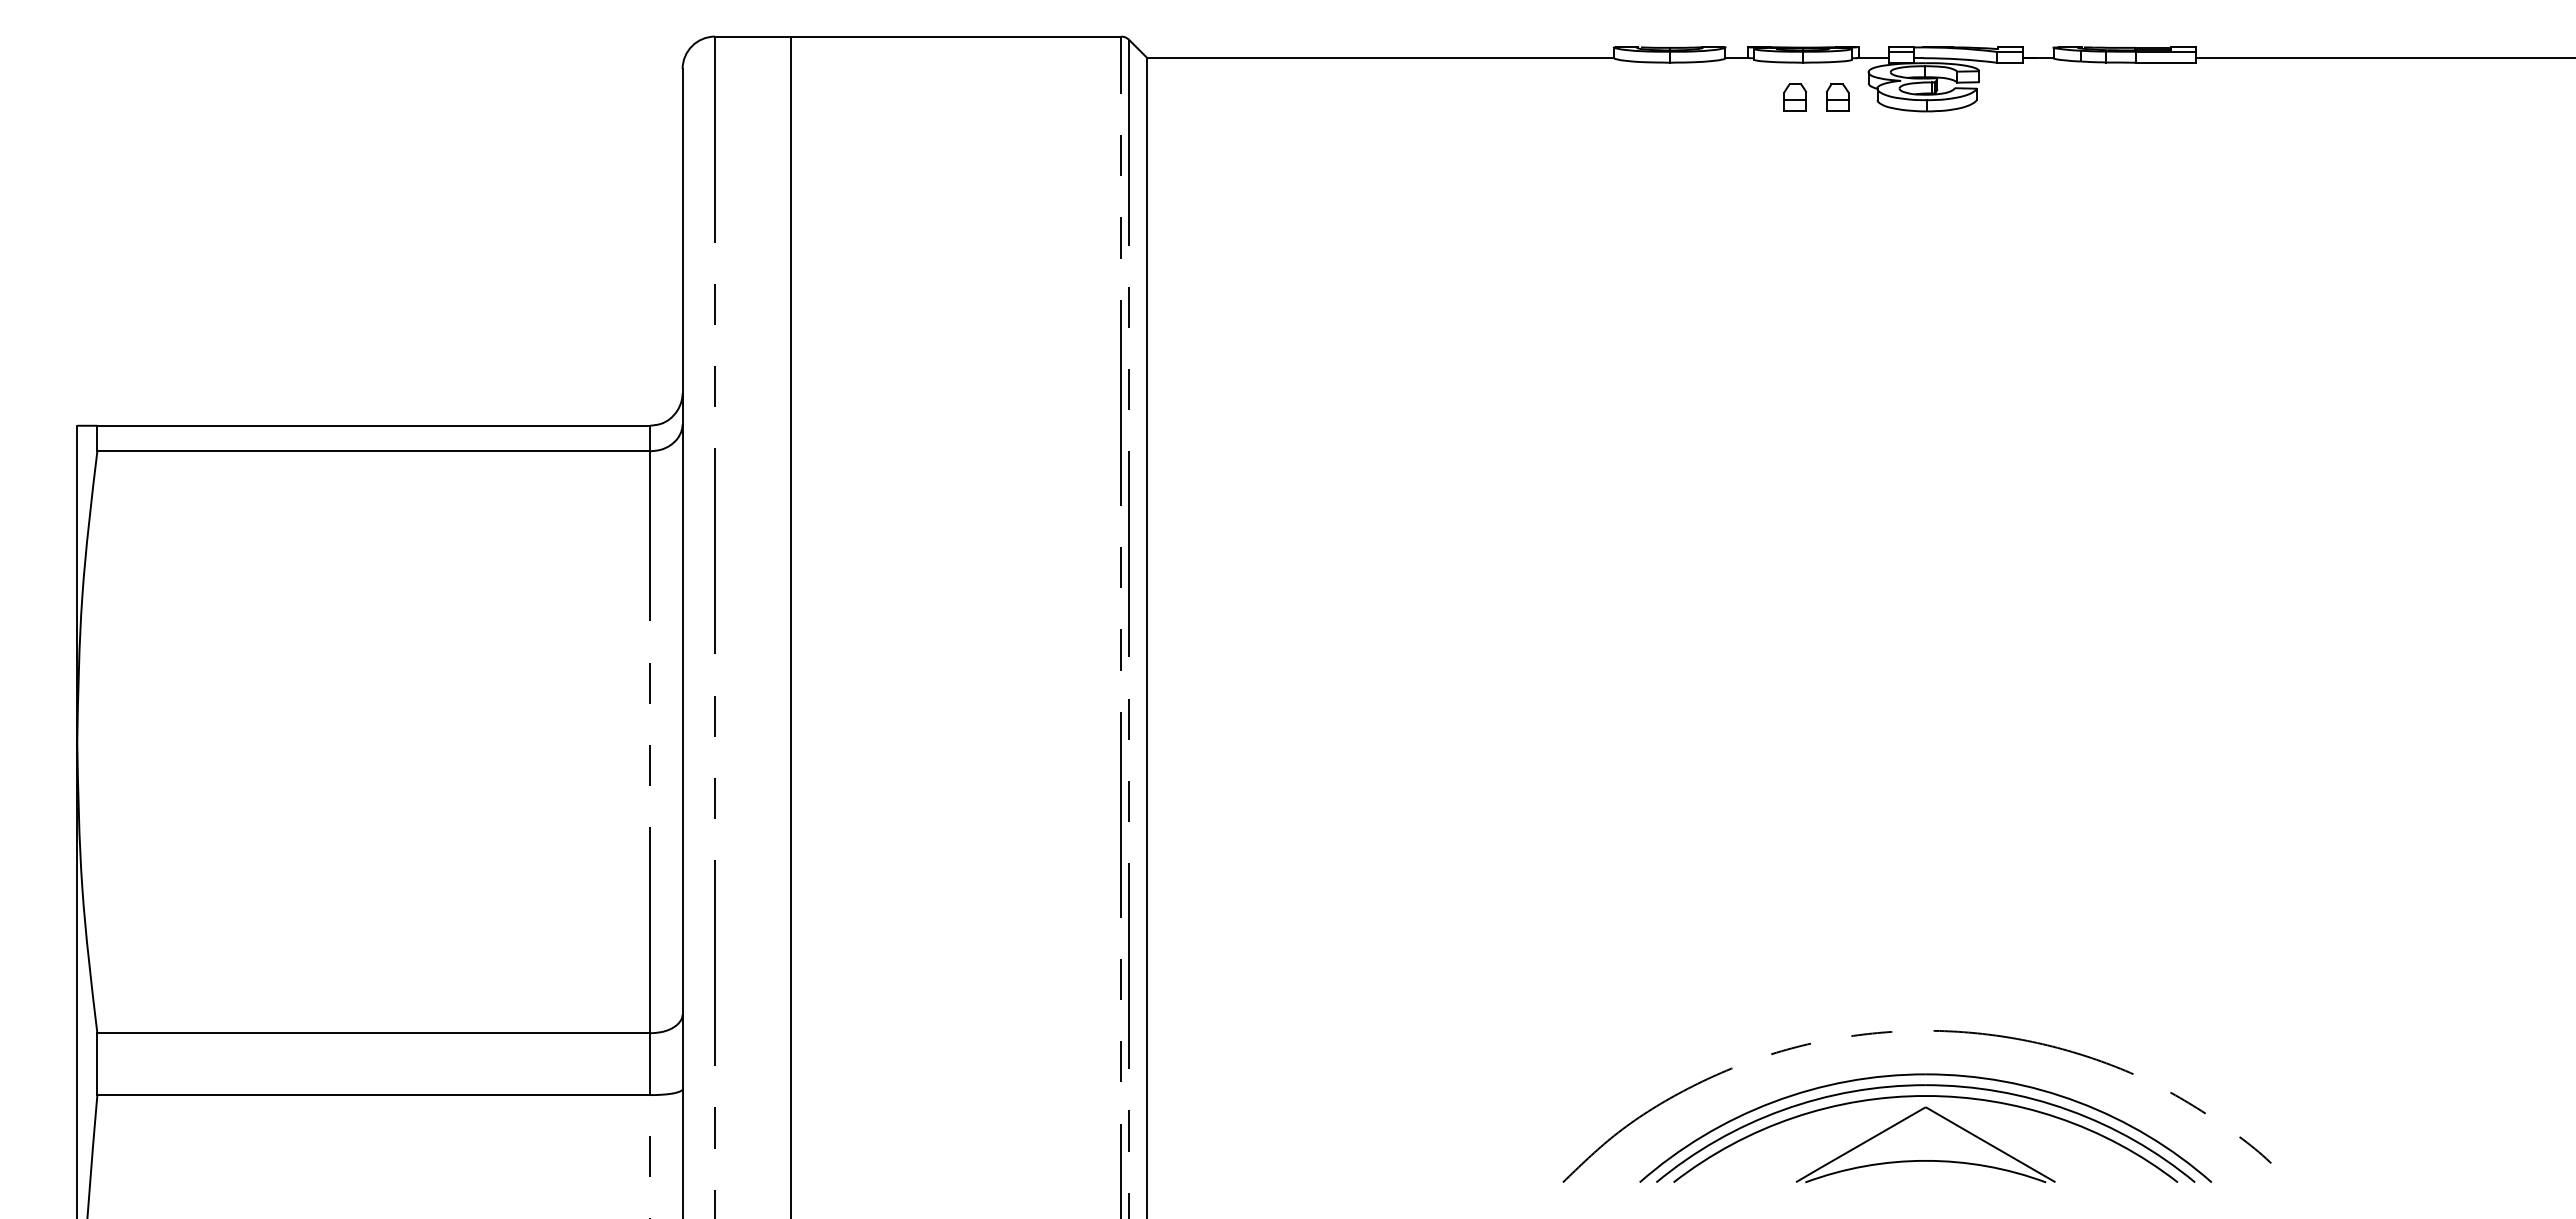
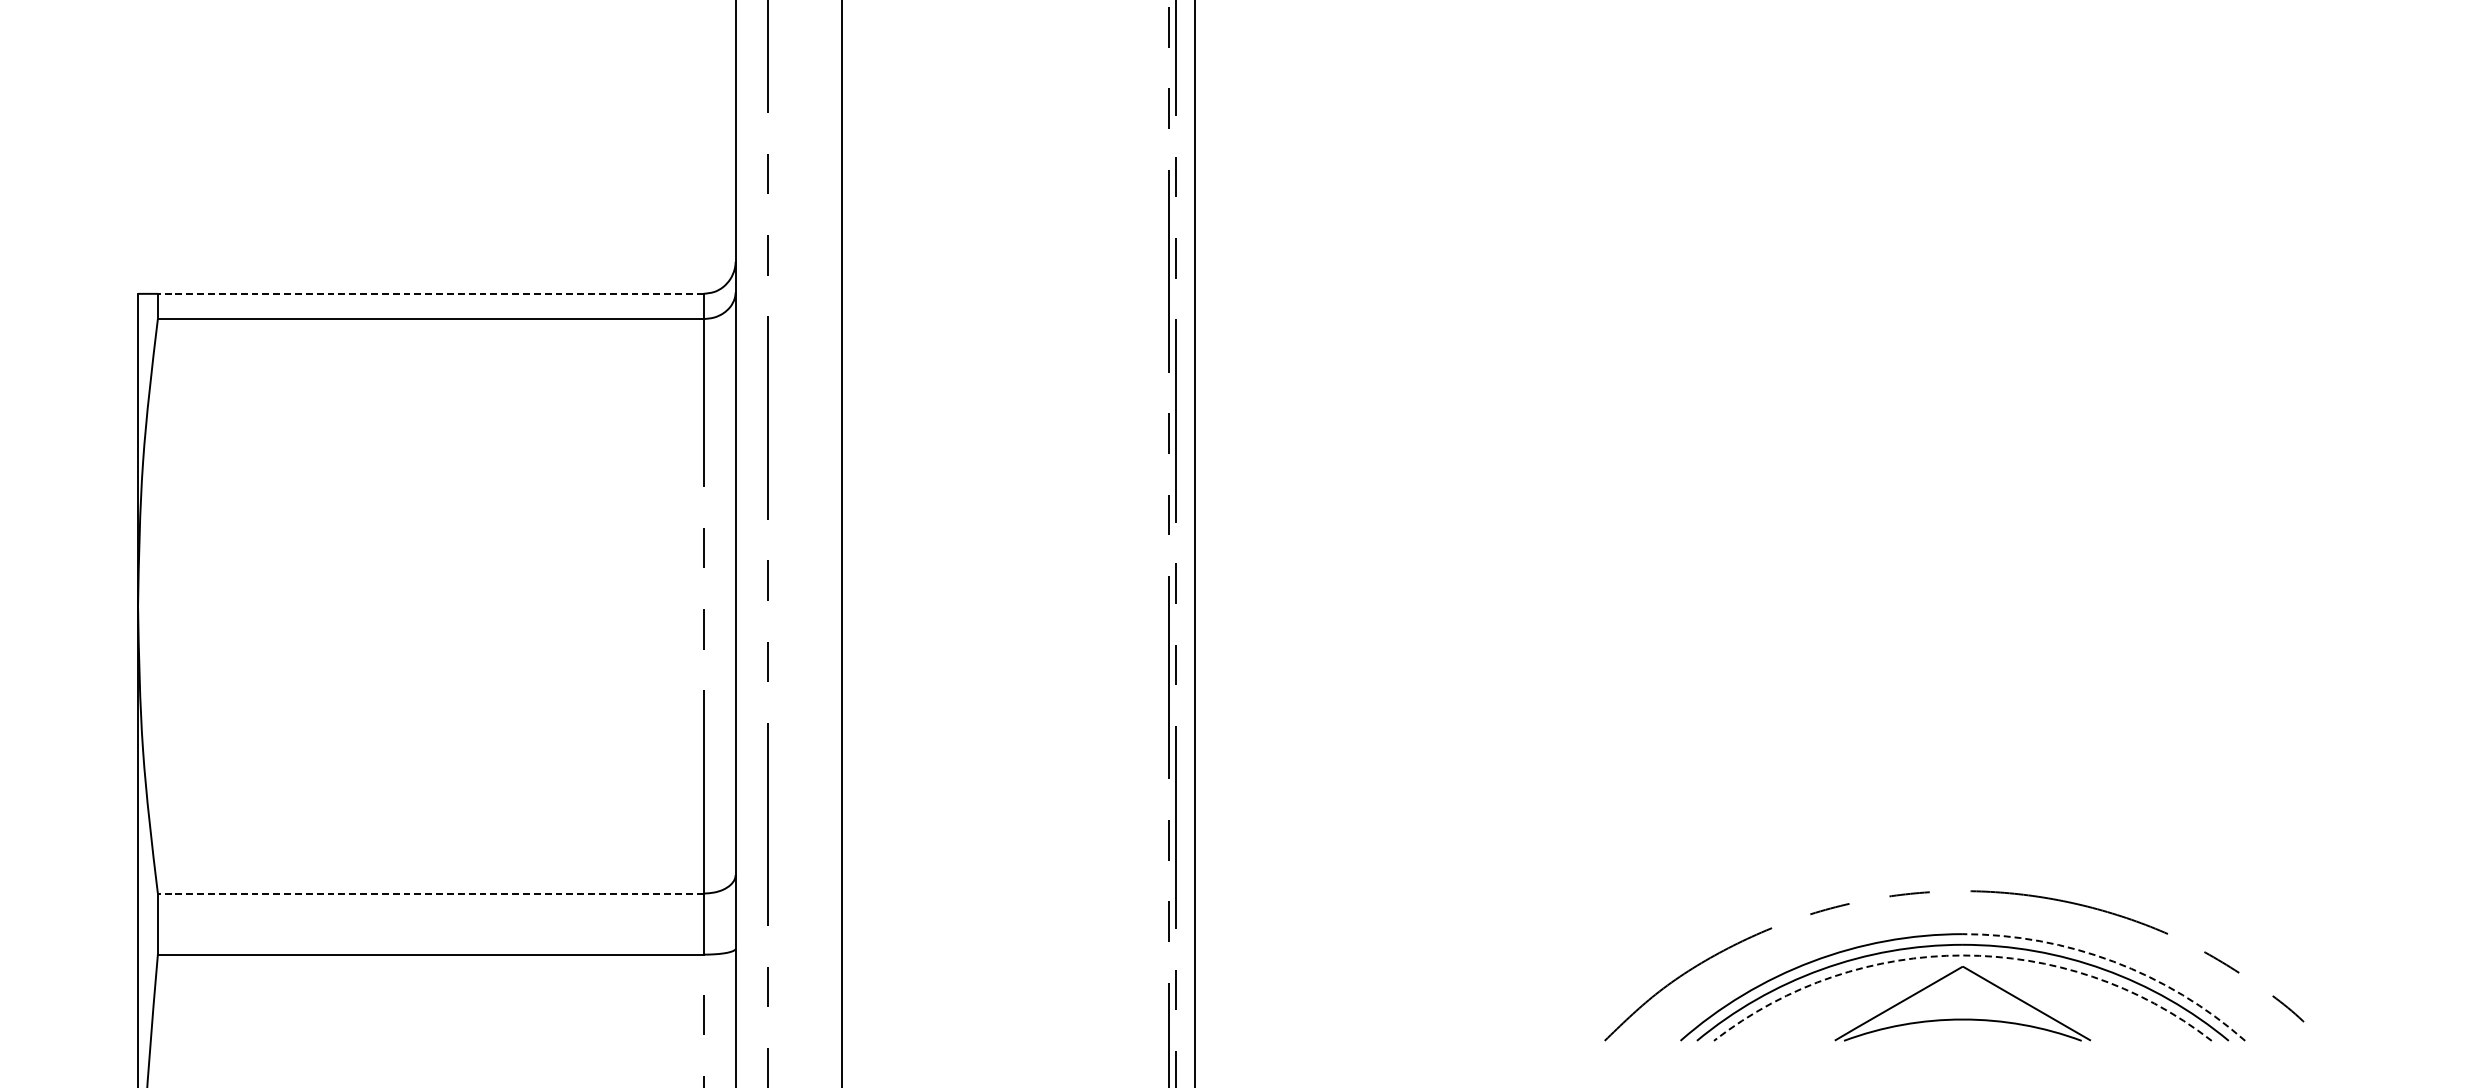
line: (373, 425) -> (430, 293), solid -> dashed
line: (373, 1033) -> (430, 893), solid -> dashed
arc: (1925, 1095) -> (1962, 955), solid -> dashed
arc: (2078, 1102) -> (2113, 961), solid -> dashed

